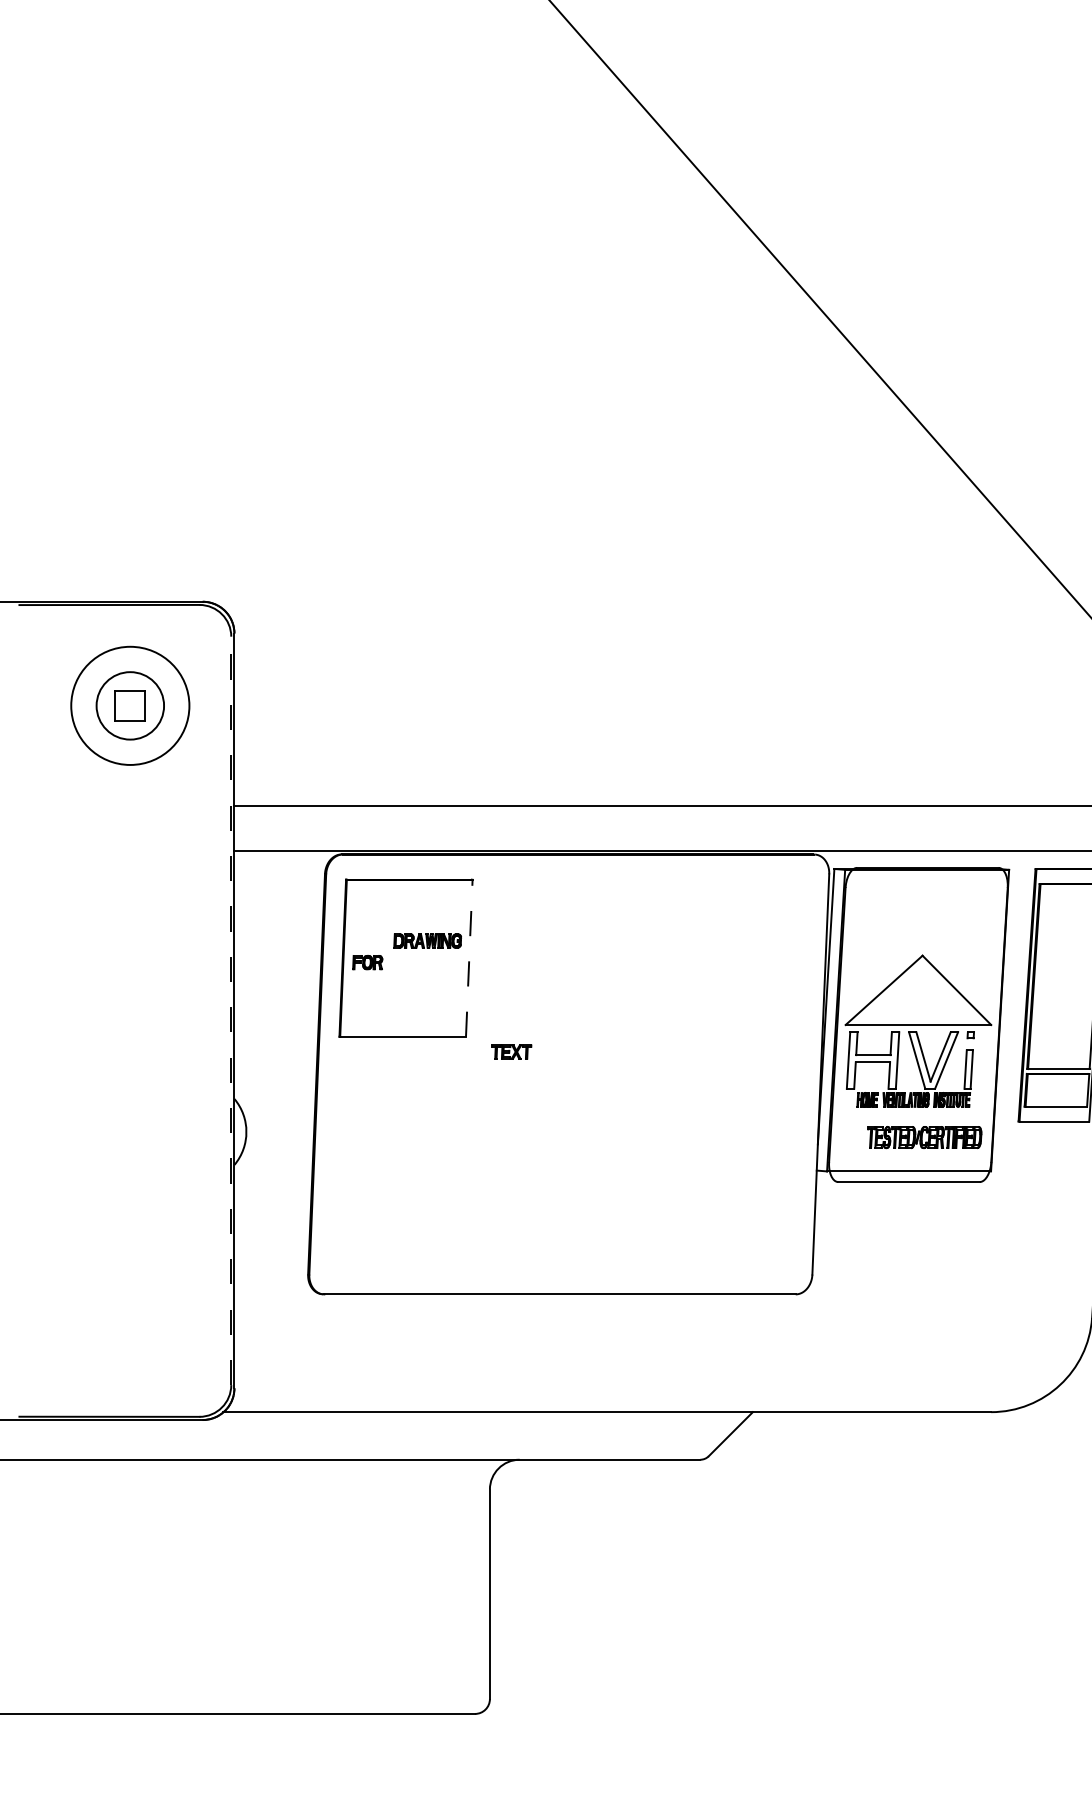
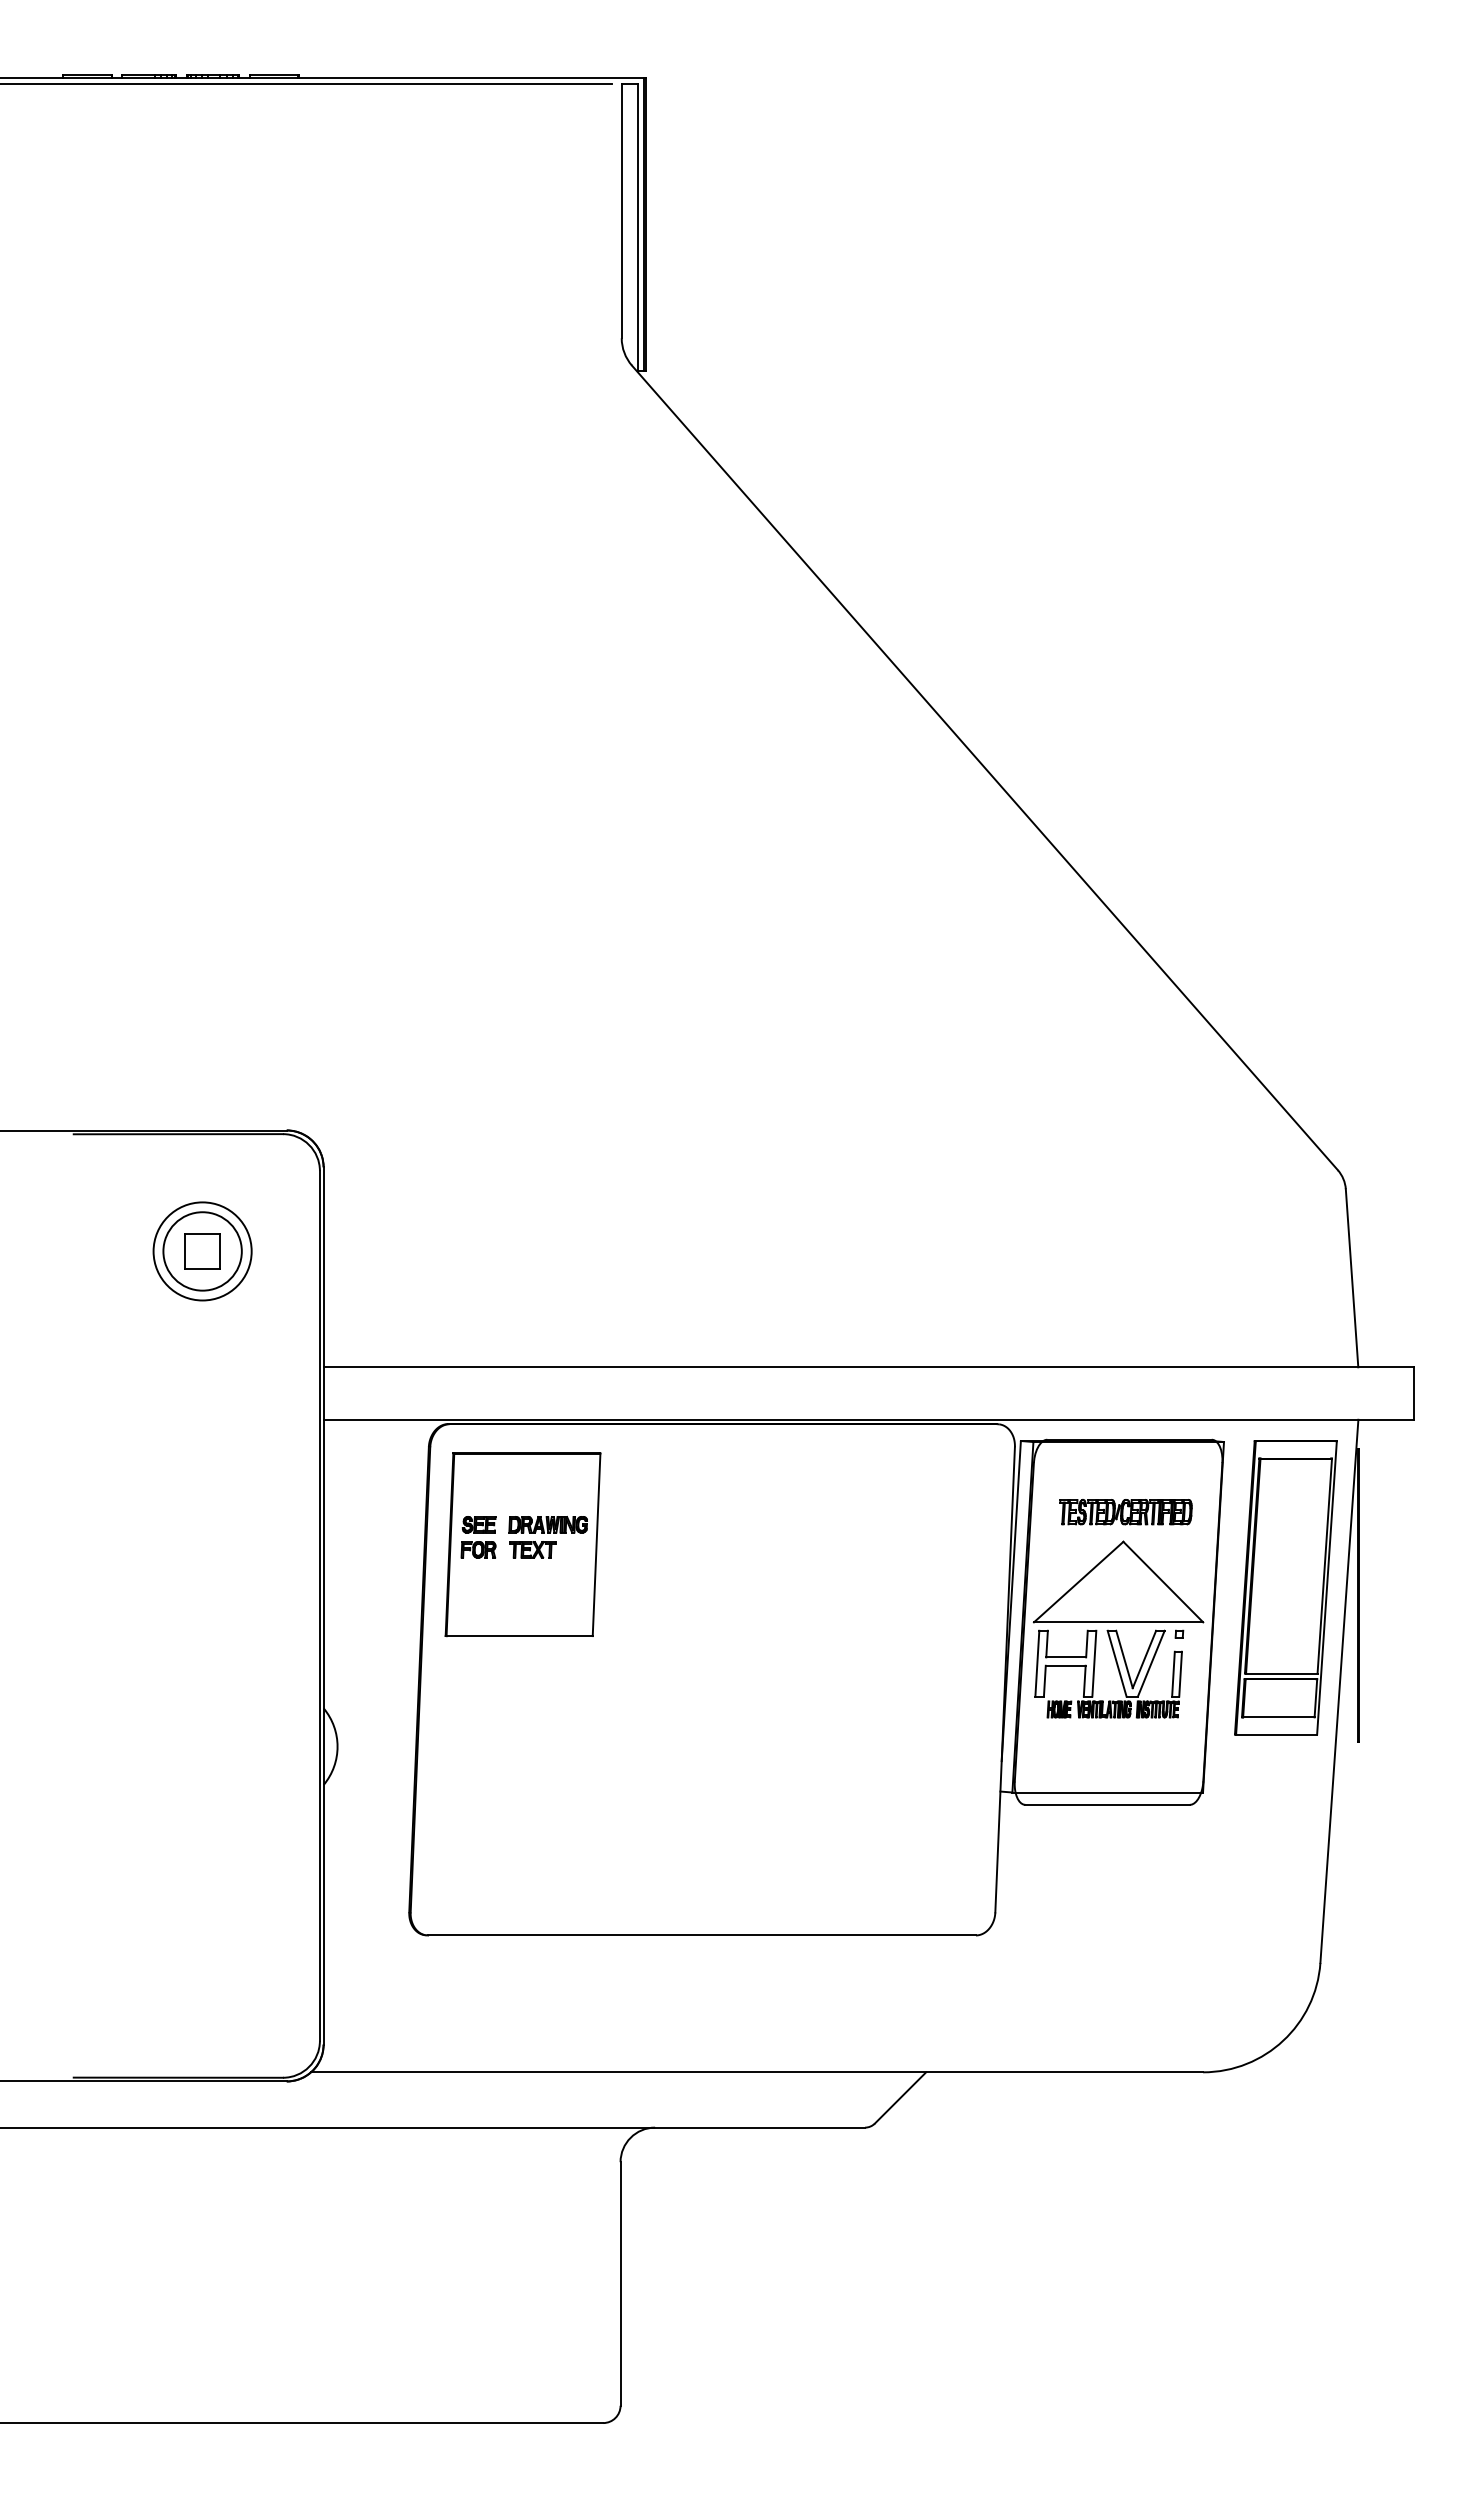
circle: (130, 705) -> (202, 1251), size x0.71
part: (367, 940) -> (478, 1524), added
line: (469, 958) -> (596, 1544), dashed -> solid
line: (230, 1010) -> (319, 1605), dashed -> solid
part: (511, 1051) -> (532, 1549), moved
part: (924, 1137) -> (1125, 1512), moved

